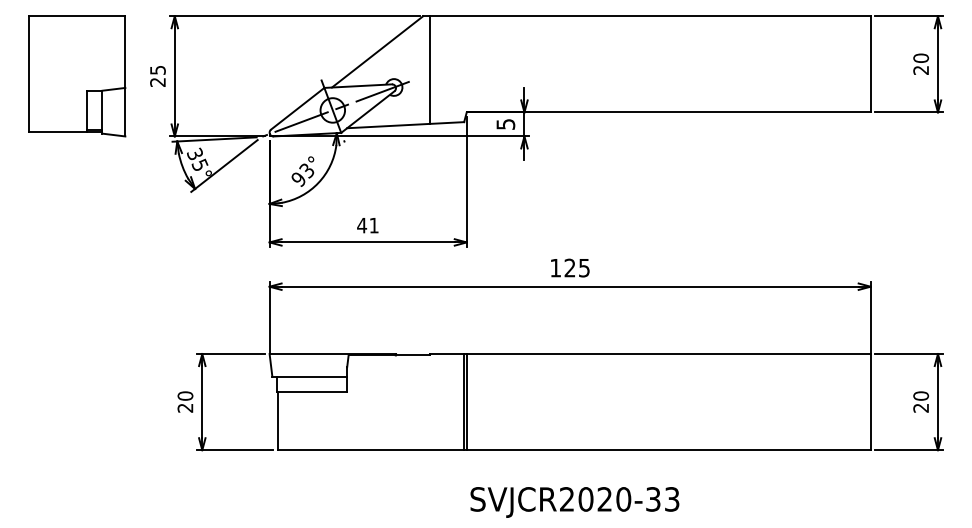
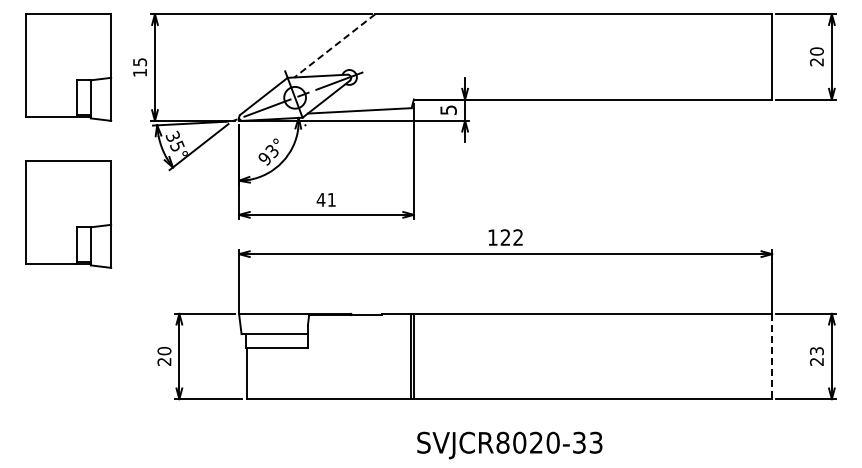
line: (377, 52) -> (334, 46), solid -> dashed
line: (430, 69) -> (381, 61), removed
text: (157, 81) -> (139, 72), 25 -> 15
part: (77, 242) -> (68, 214), added
text: (583, 267) -> (517, 237), 125 -> 122
text: (920, 396) -> (816, 351), 20 -> 23
line: (871, 402) -> (772, 356), solid -> dashed
text: (566, 499) -> (502, 442), SVJCR2020-33 -> SVJCR8020-33

